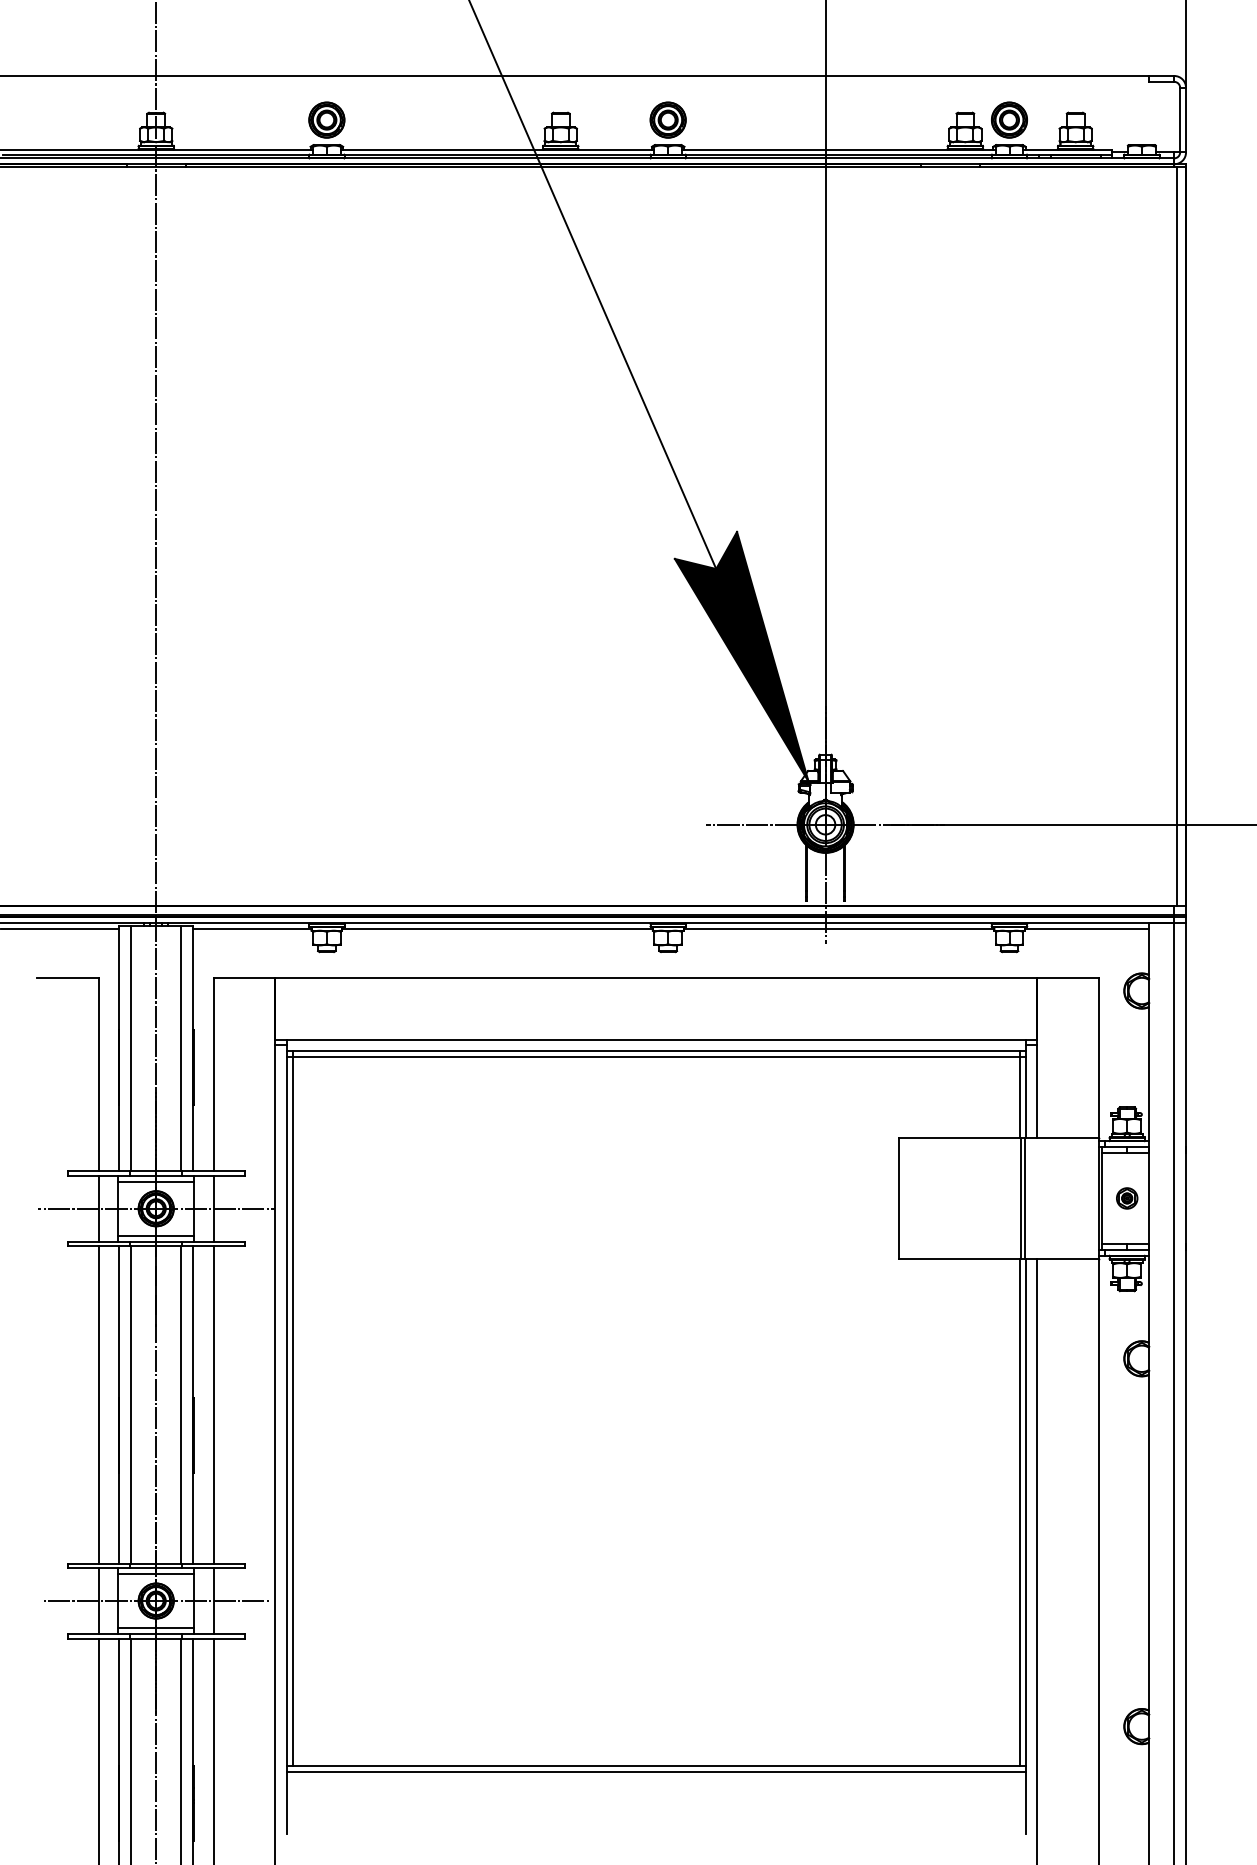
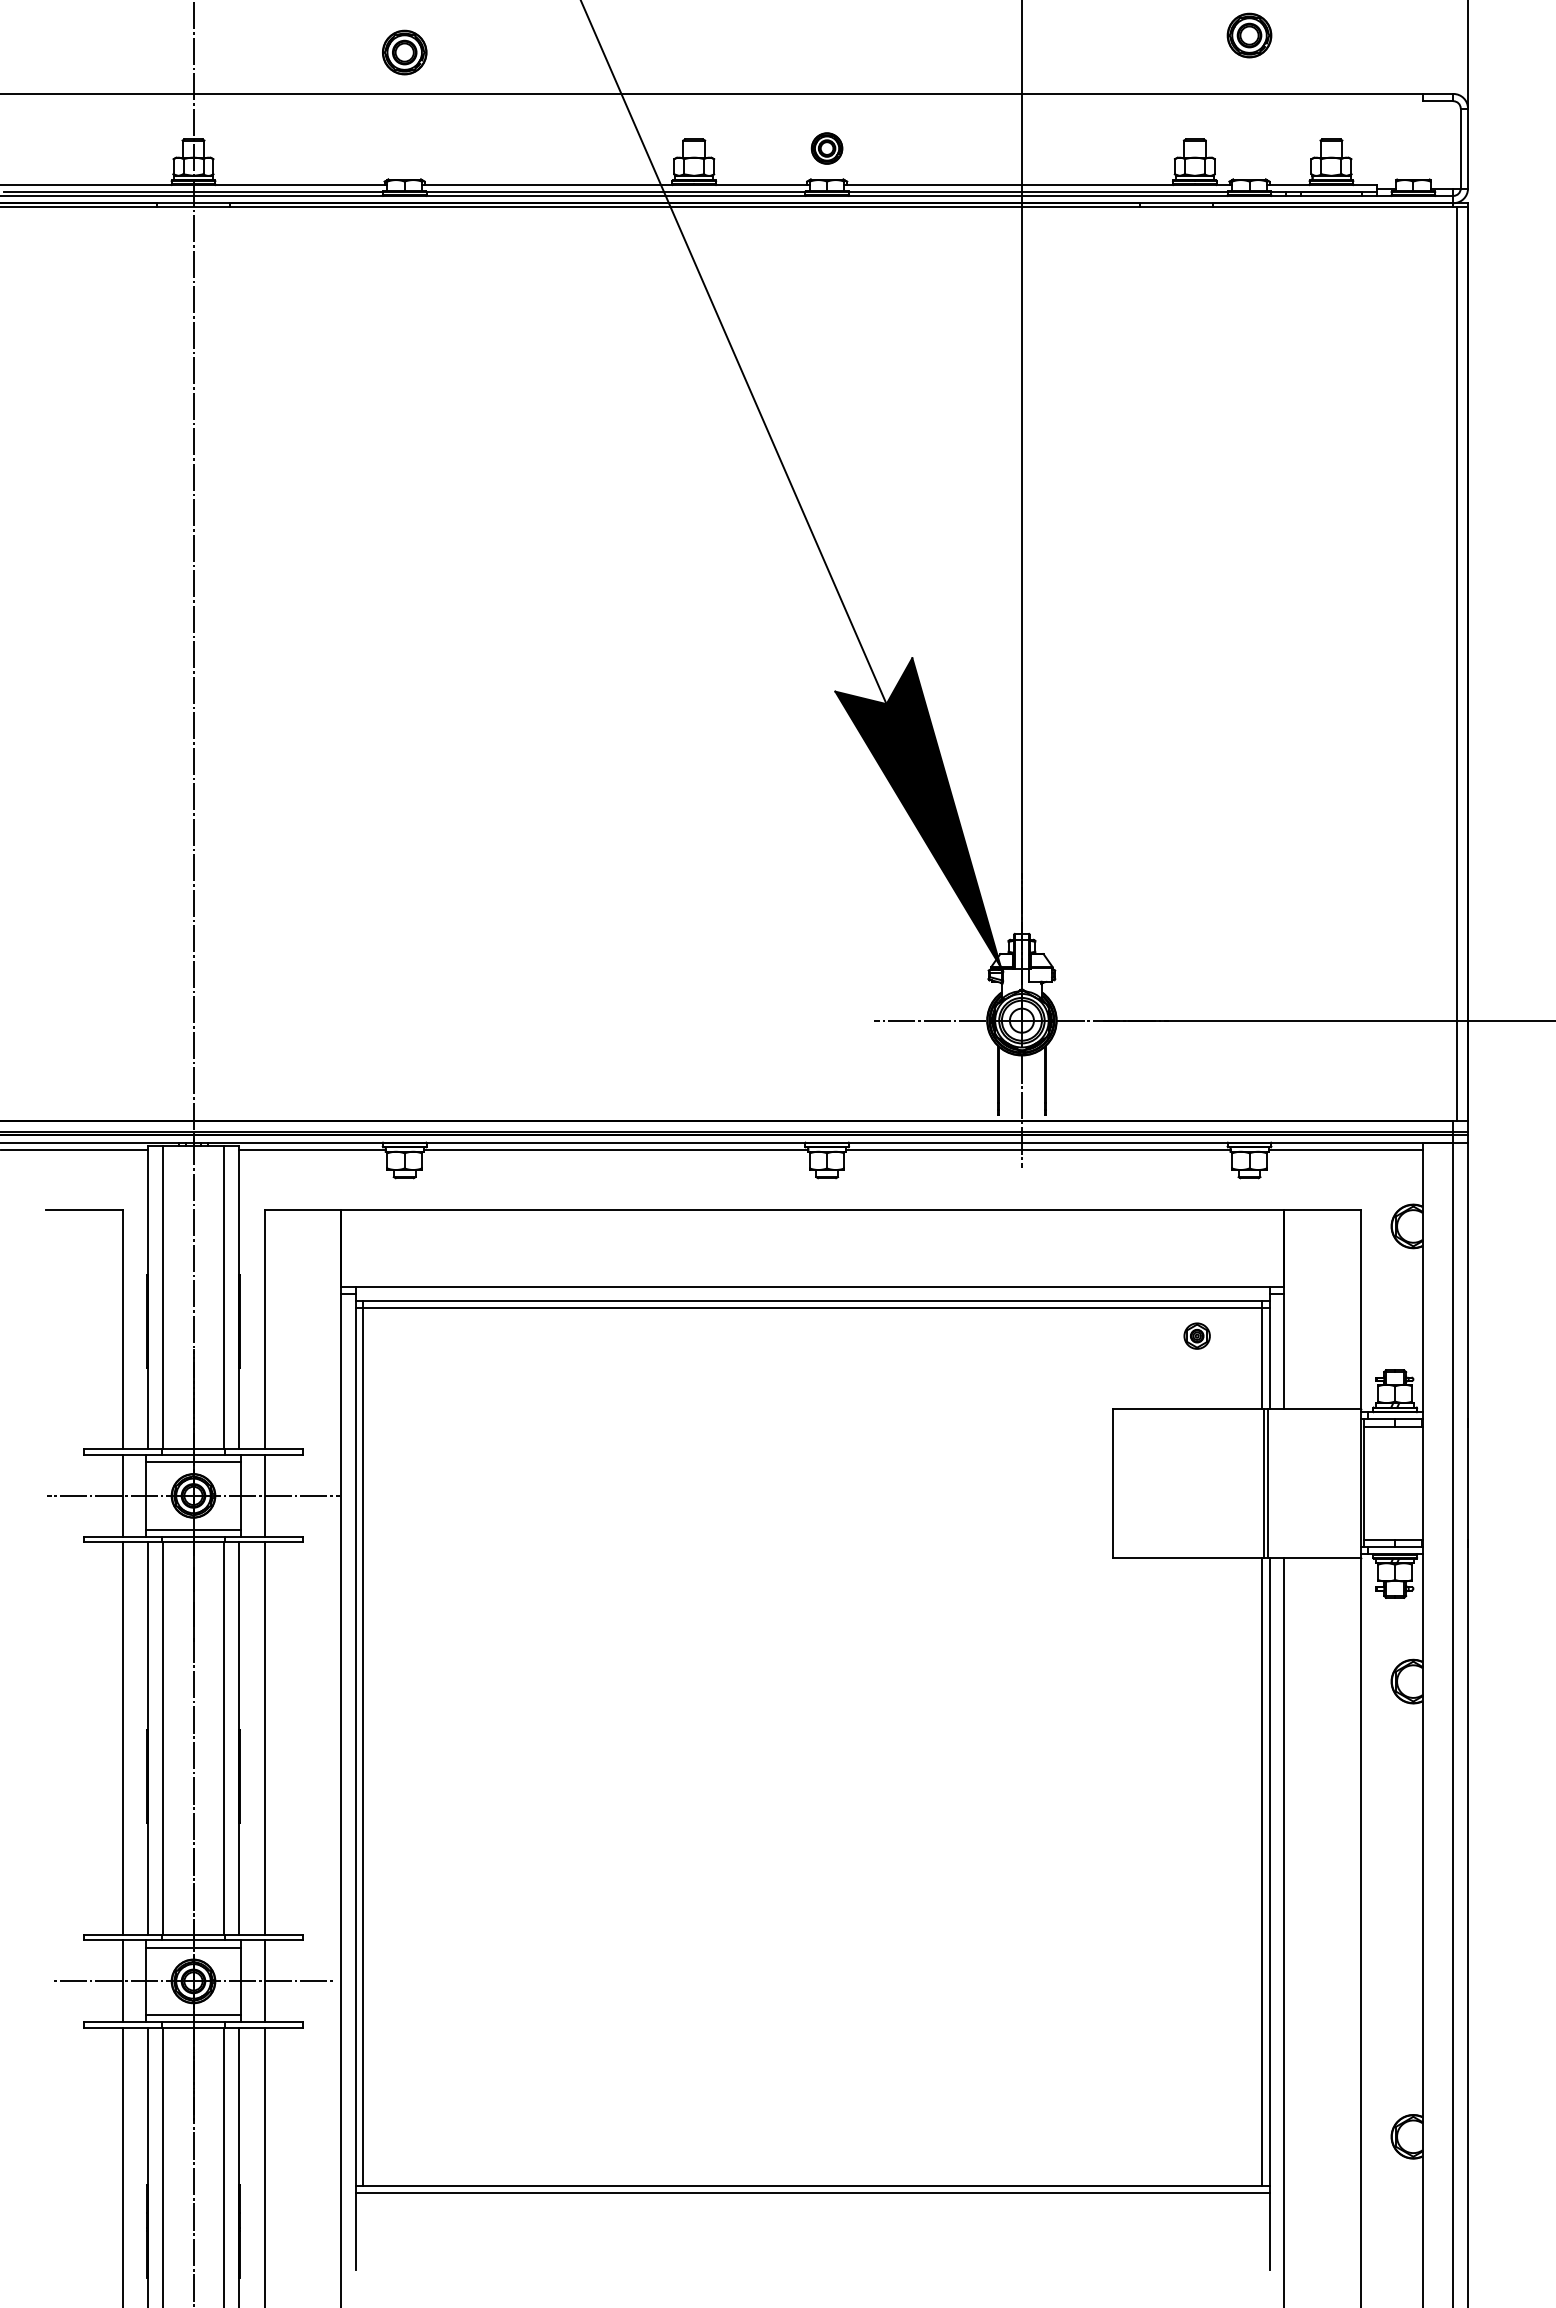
part: (326, 120) -> (404, 52), moved
part: (667, 120) -> (826, 148), size x0.7
part: (1009, 120) -> (1249, 35), moved
part: (1126, 1197) -> (1196, 1335), moved

